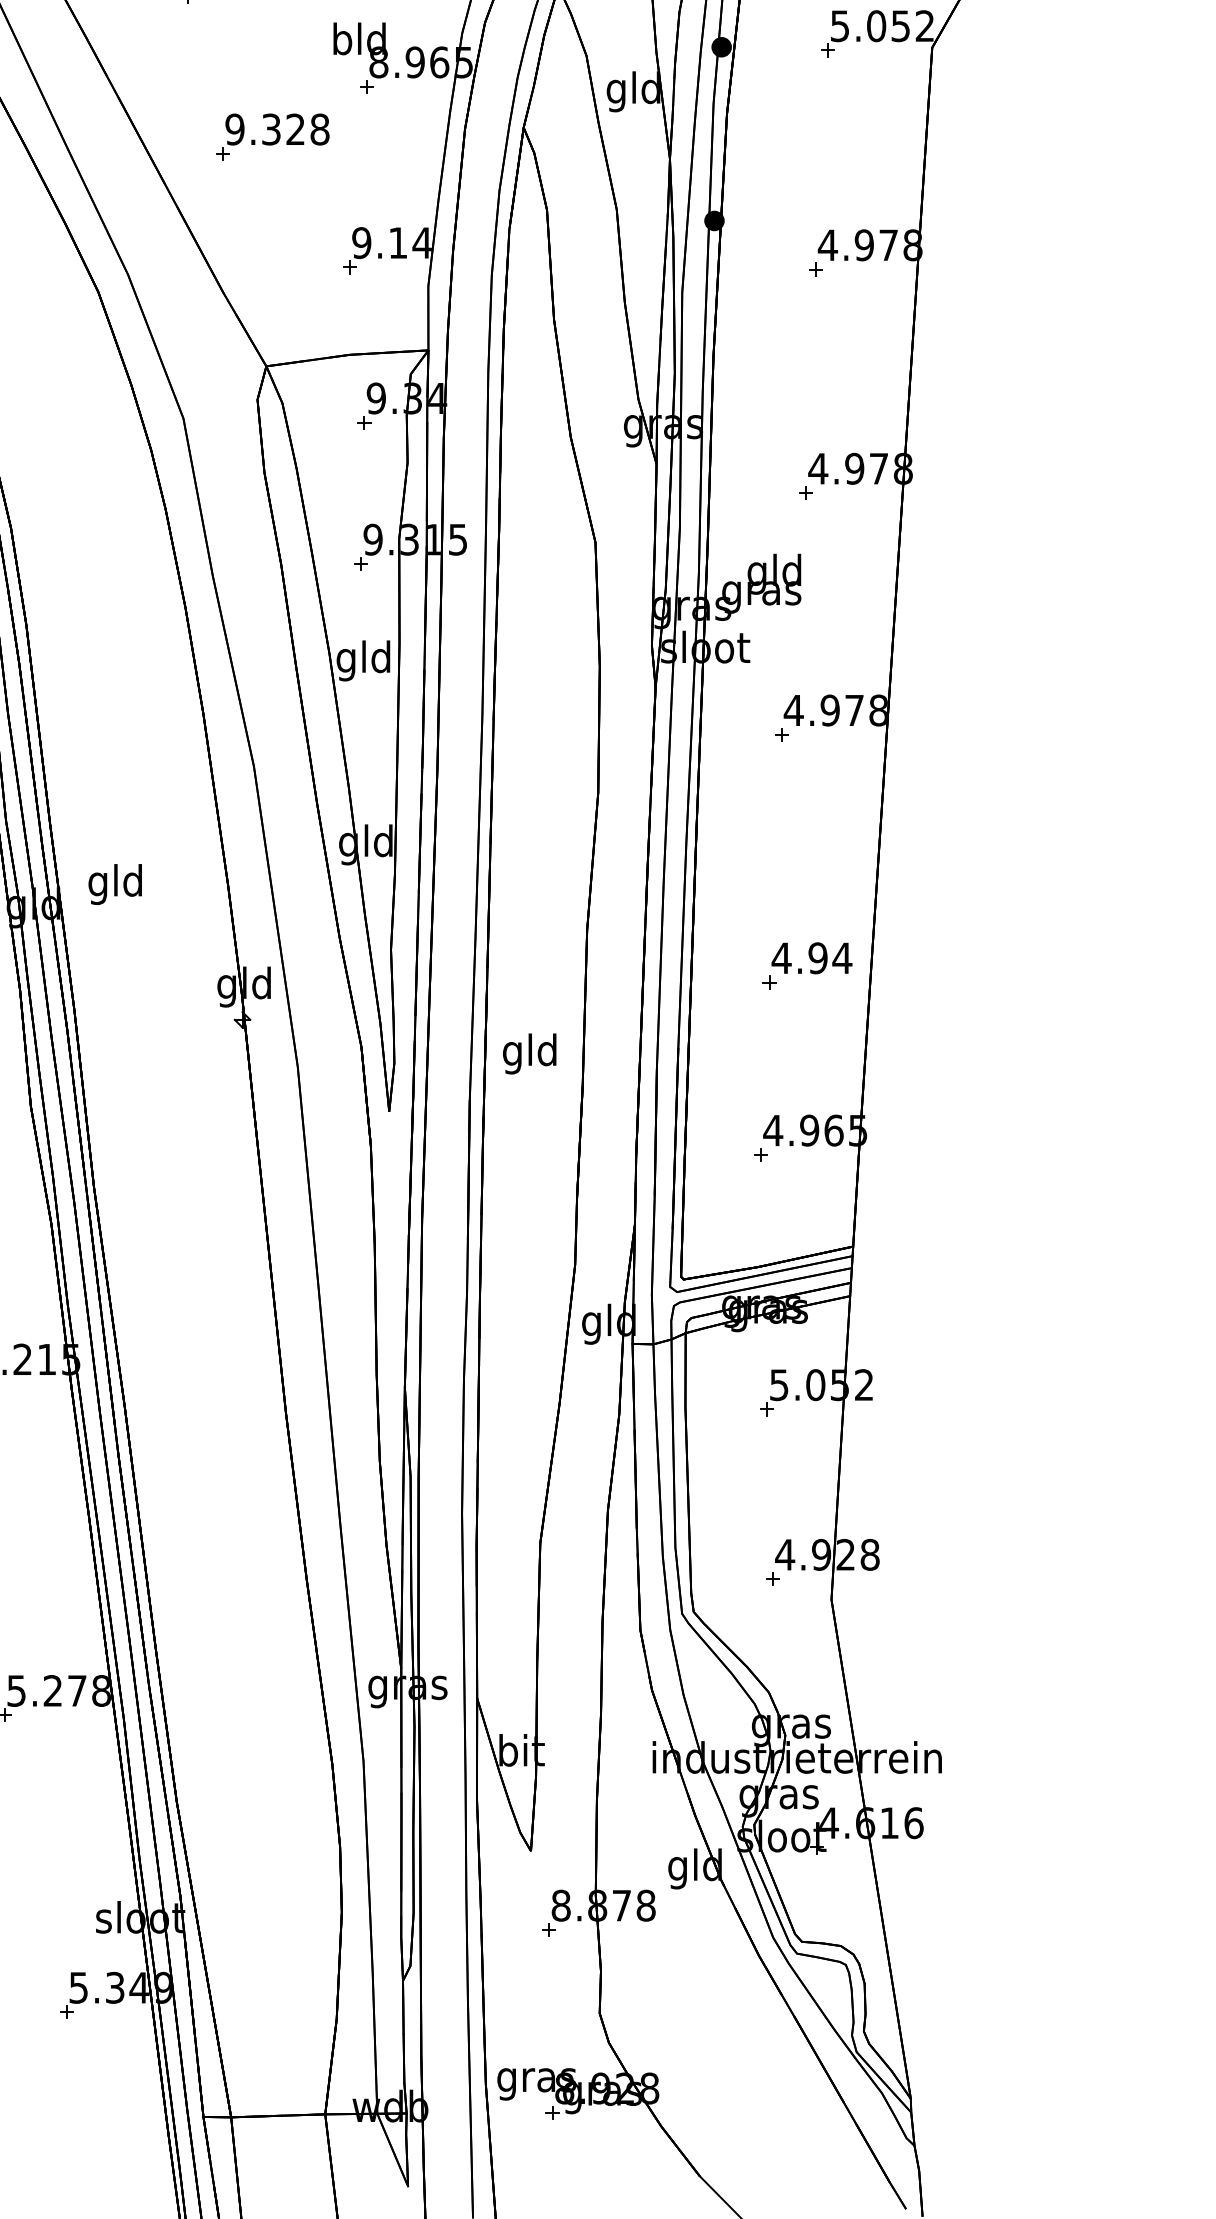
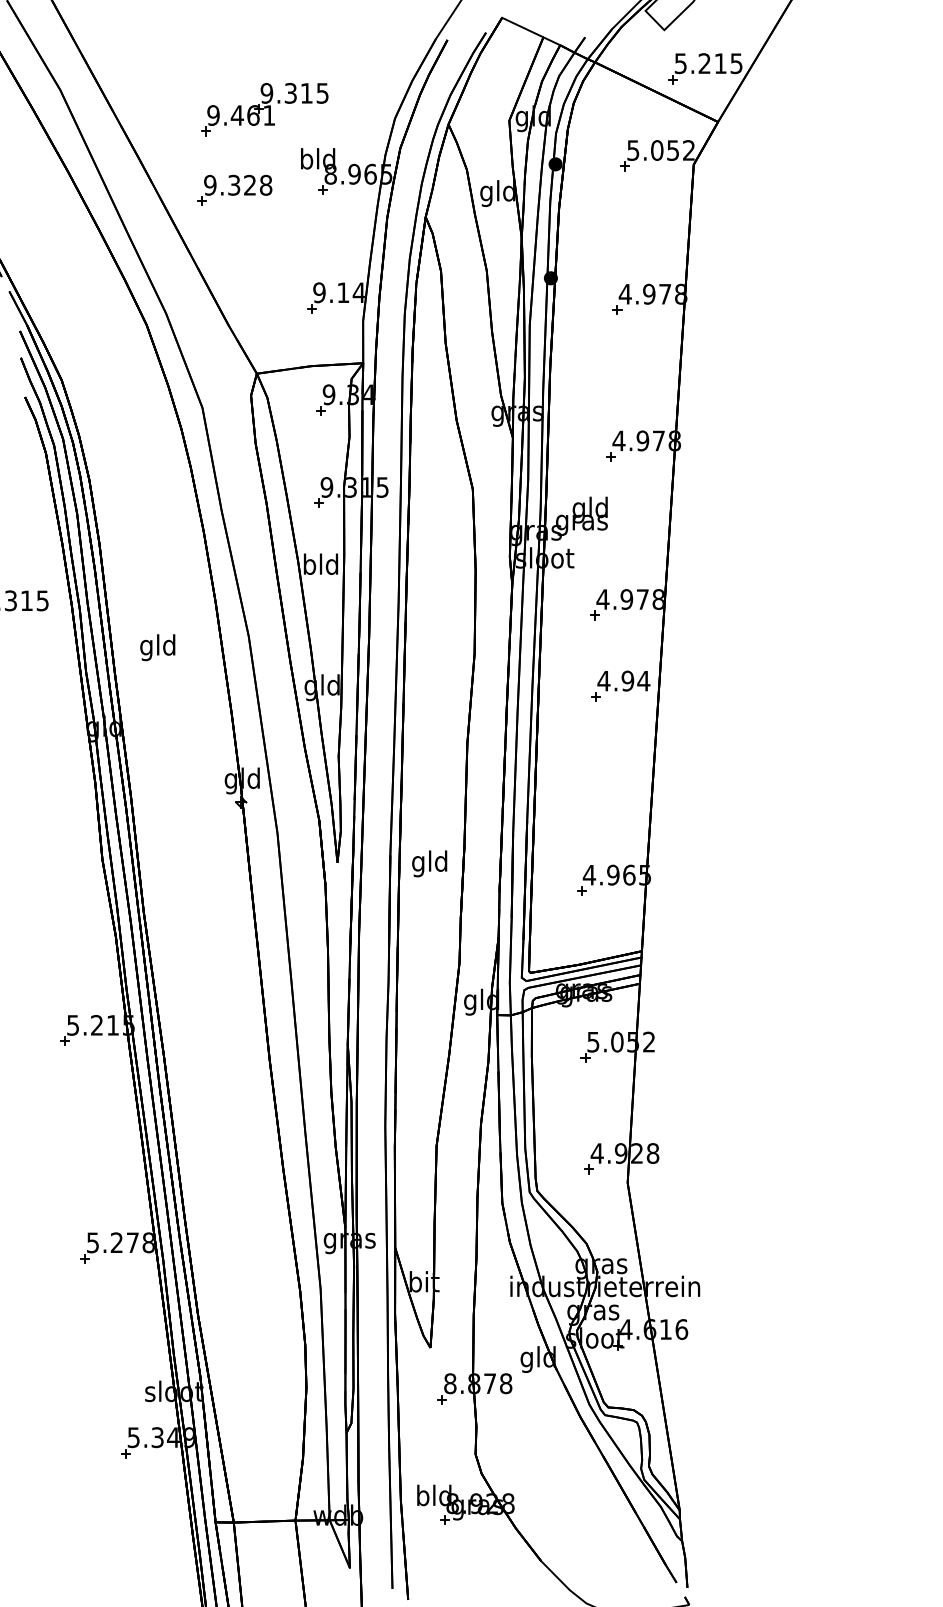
part: (271, 135) -> (234, 189), moved
text: (346, 660) -> (309, 566), gld -> bld
text: (114, 884) -> (157, 647), moved
part: (806, 965) -> (620, 685), moved
text: (529, 1053) -> (429, 863), moved
text: (537, 2079) -> (434, 1497), gras -> bld

